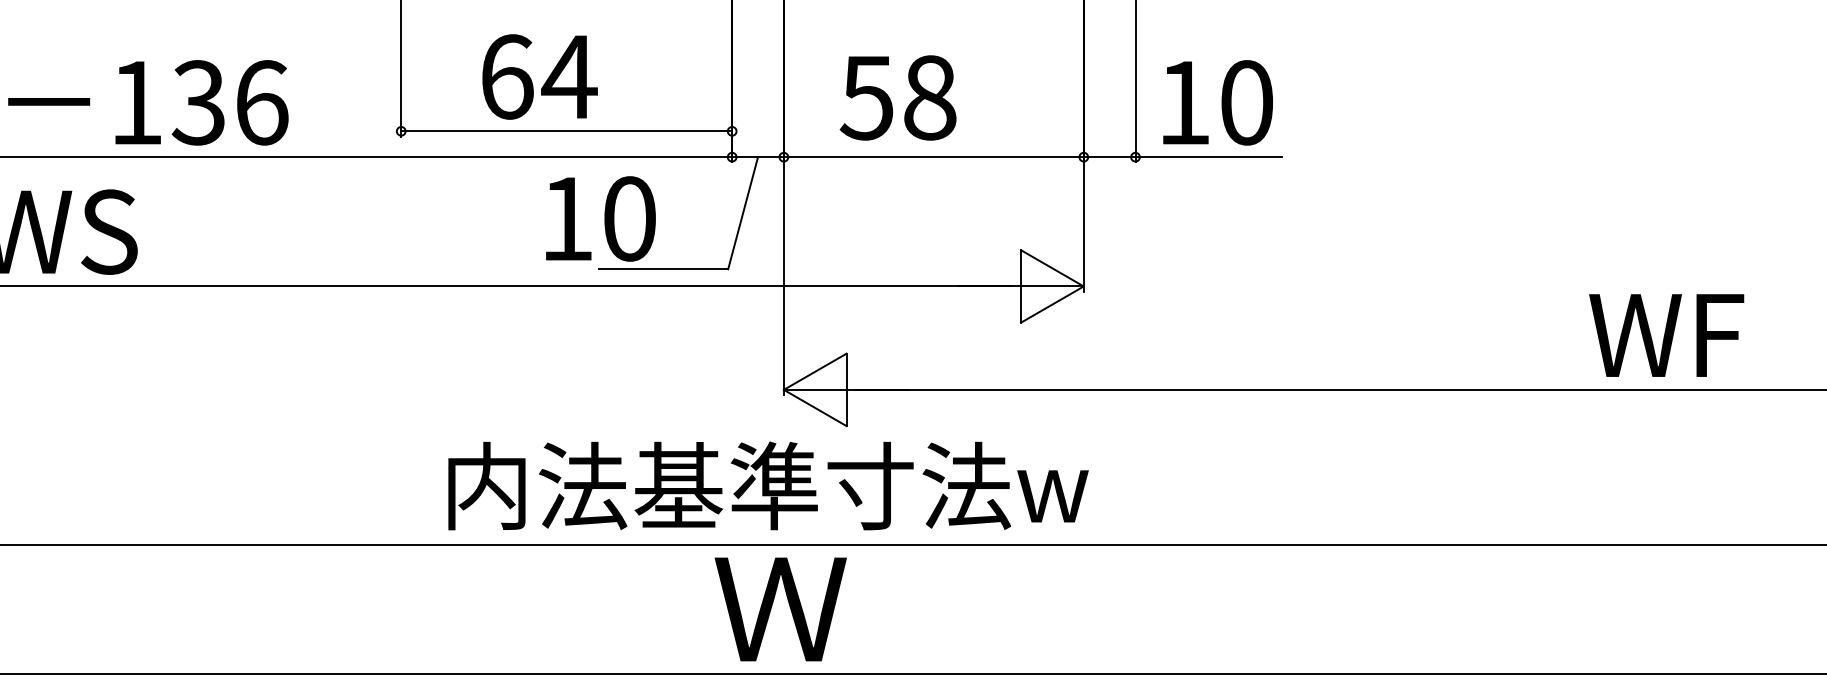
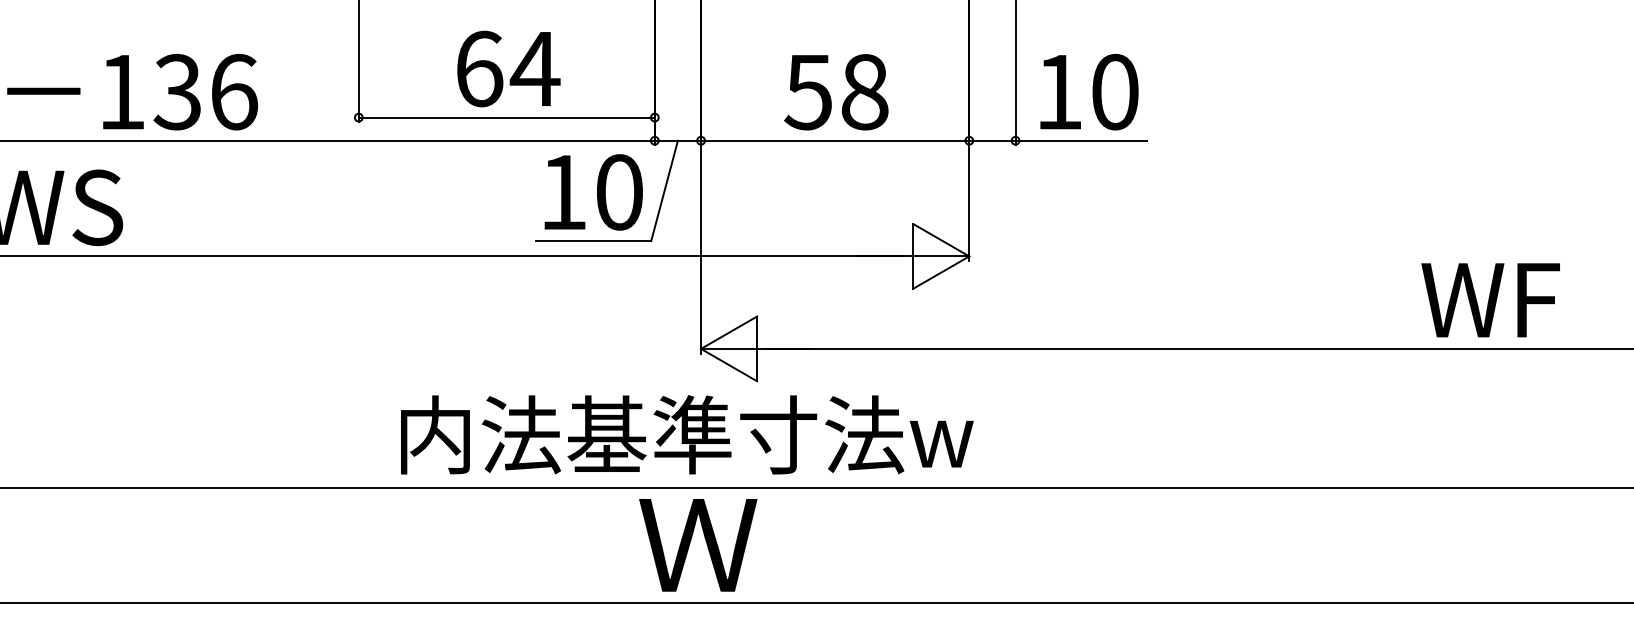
text: (539, 76) -> (508, 68), moved
text: (897, 97) -> (835, 91), moved
text: (600, 218) -> (593, 192), moved

